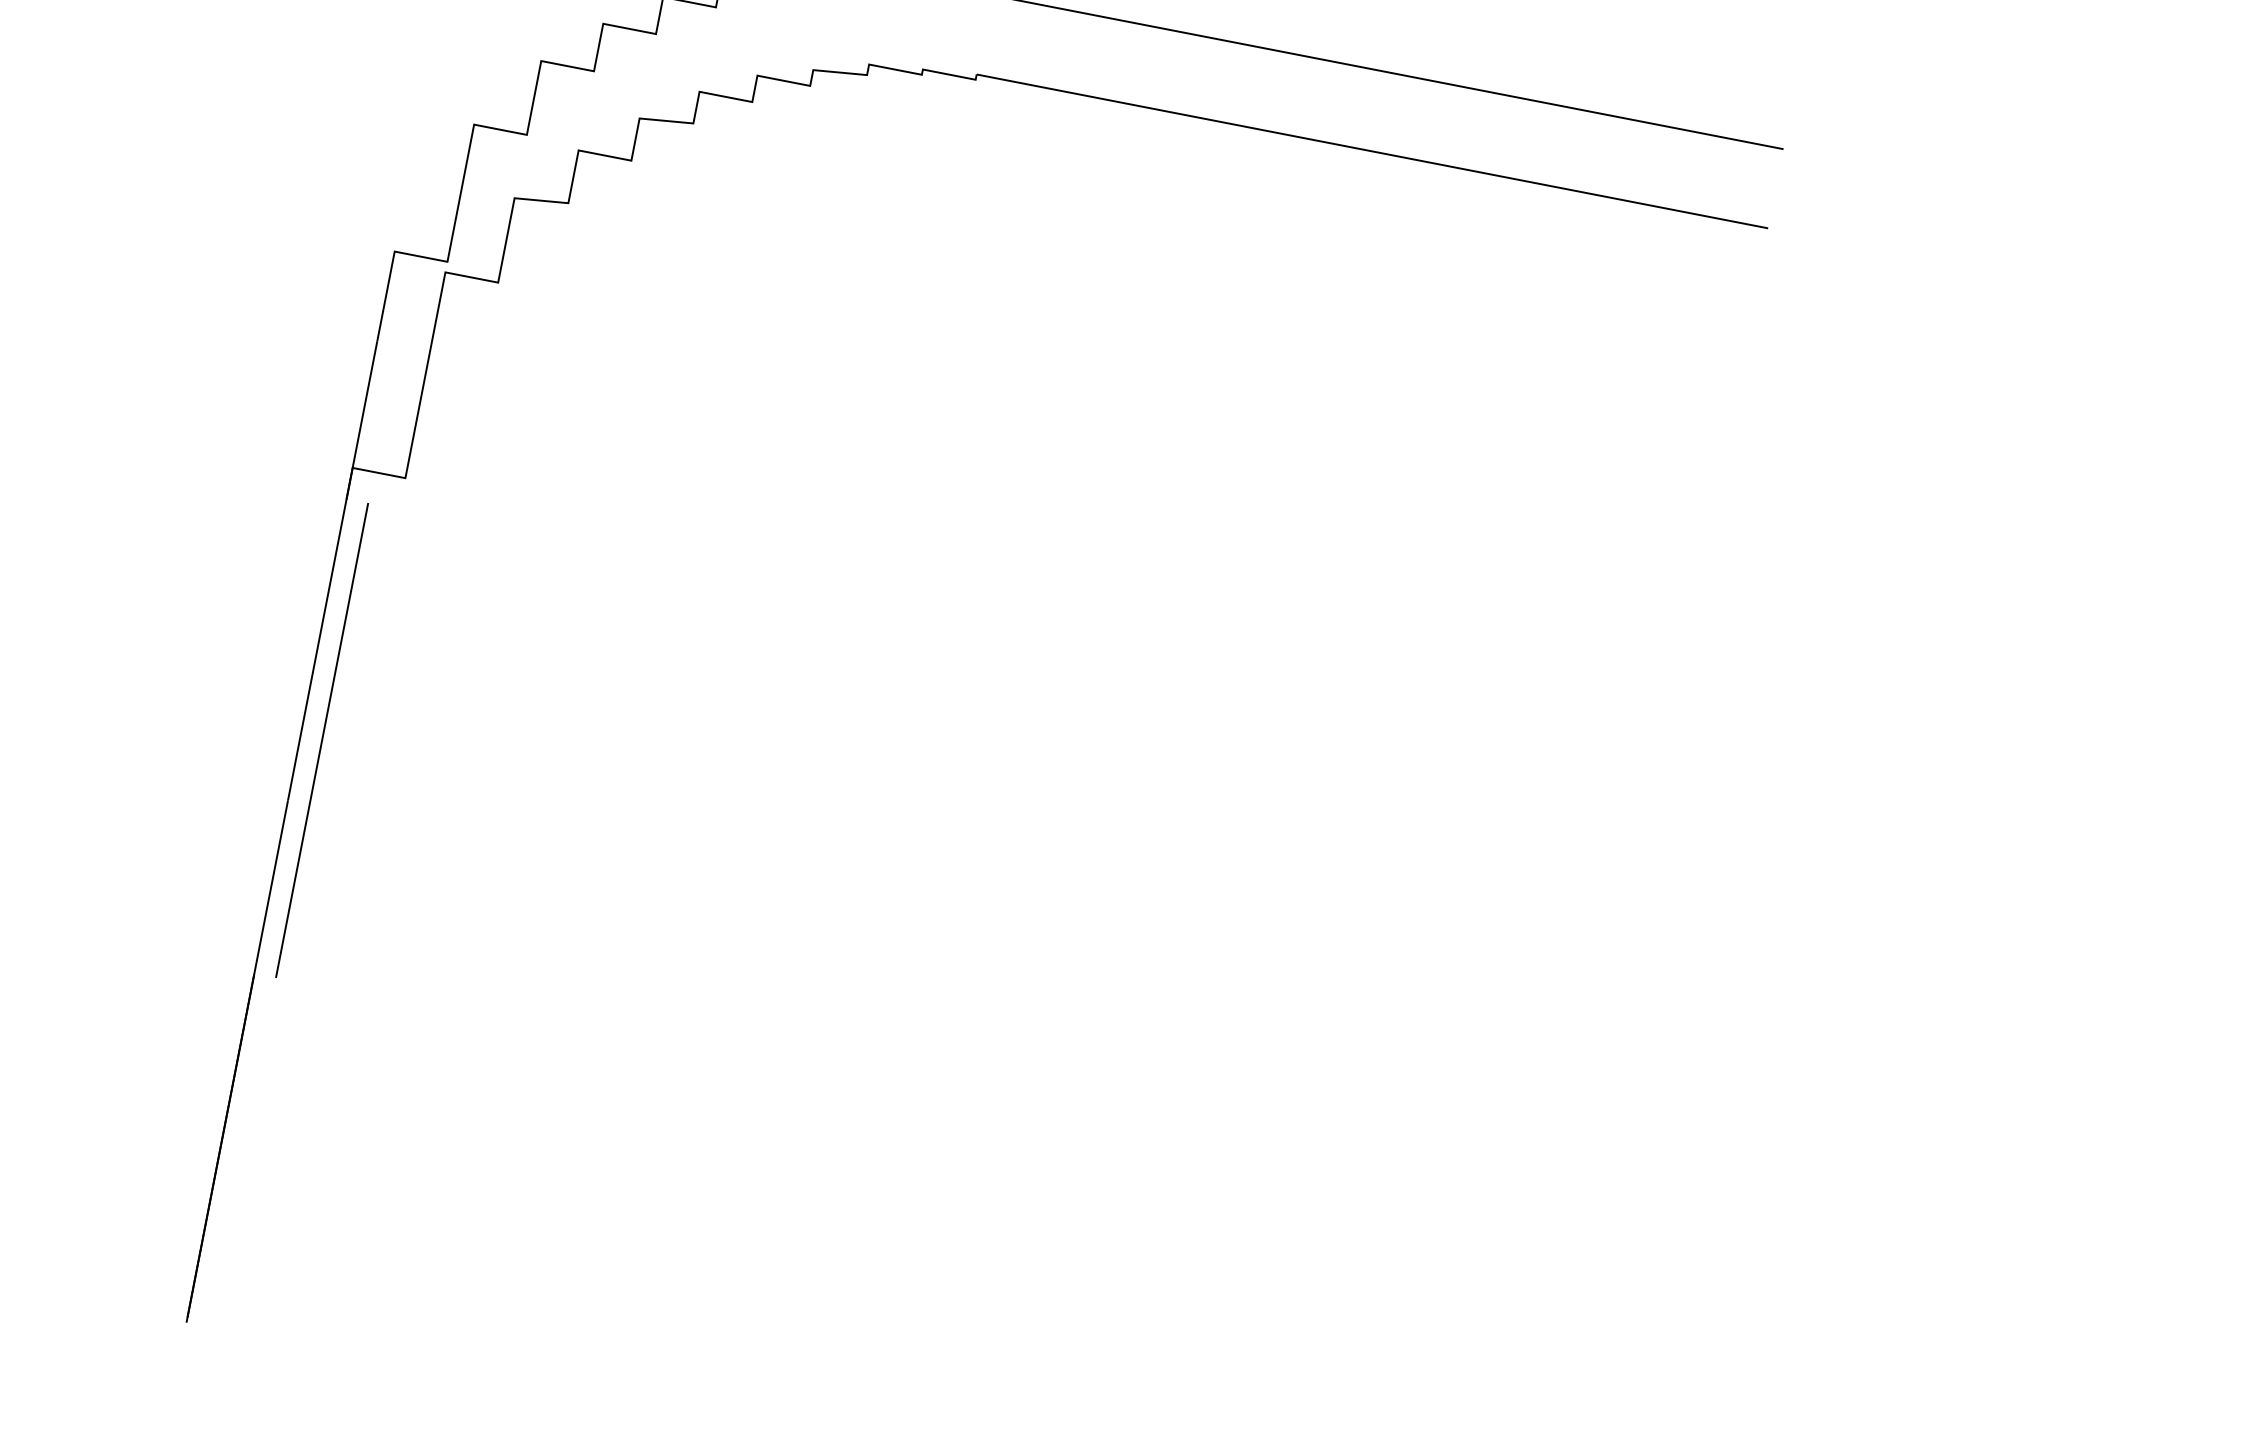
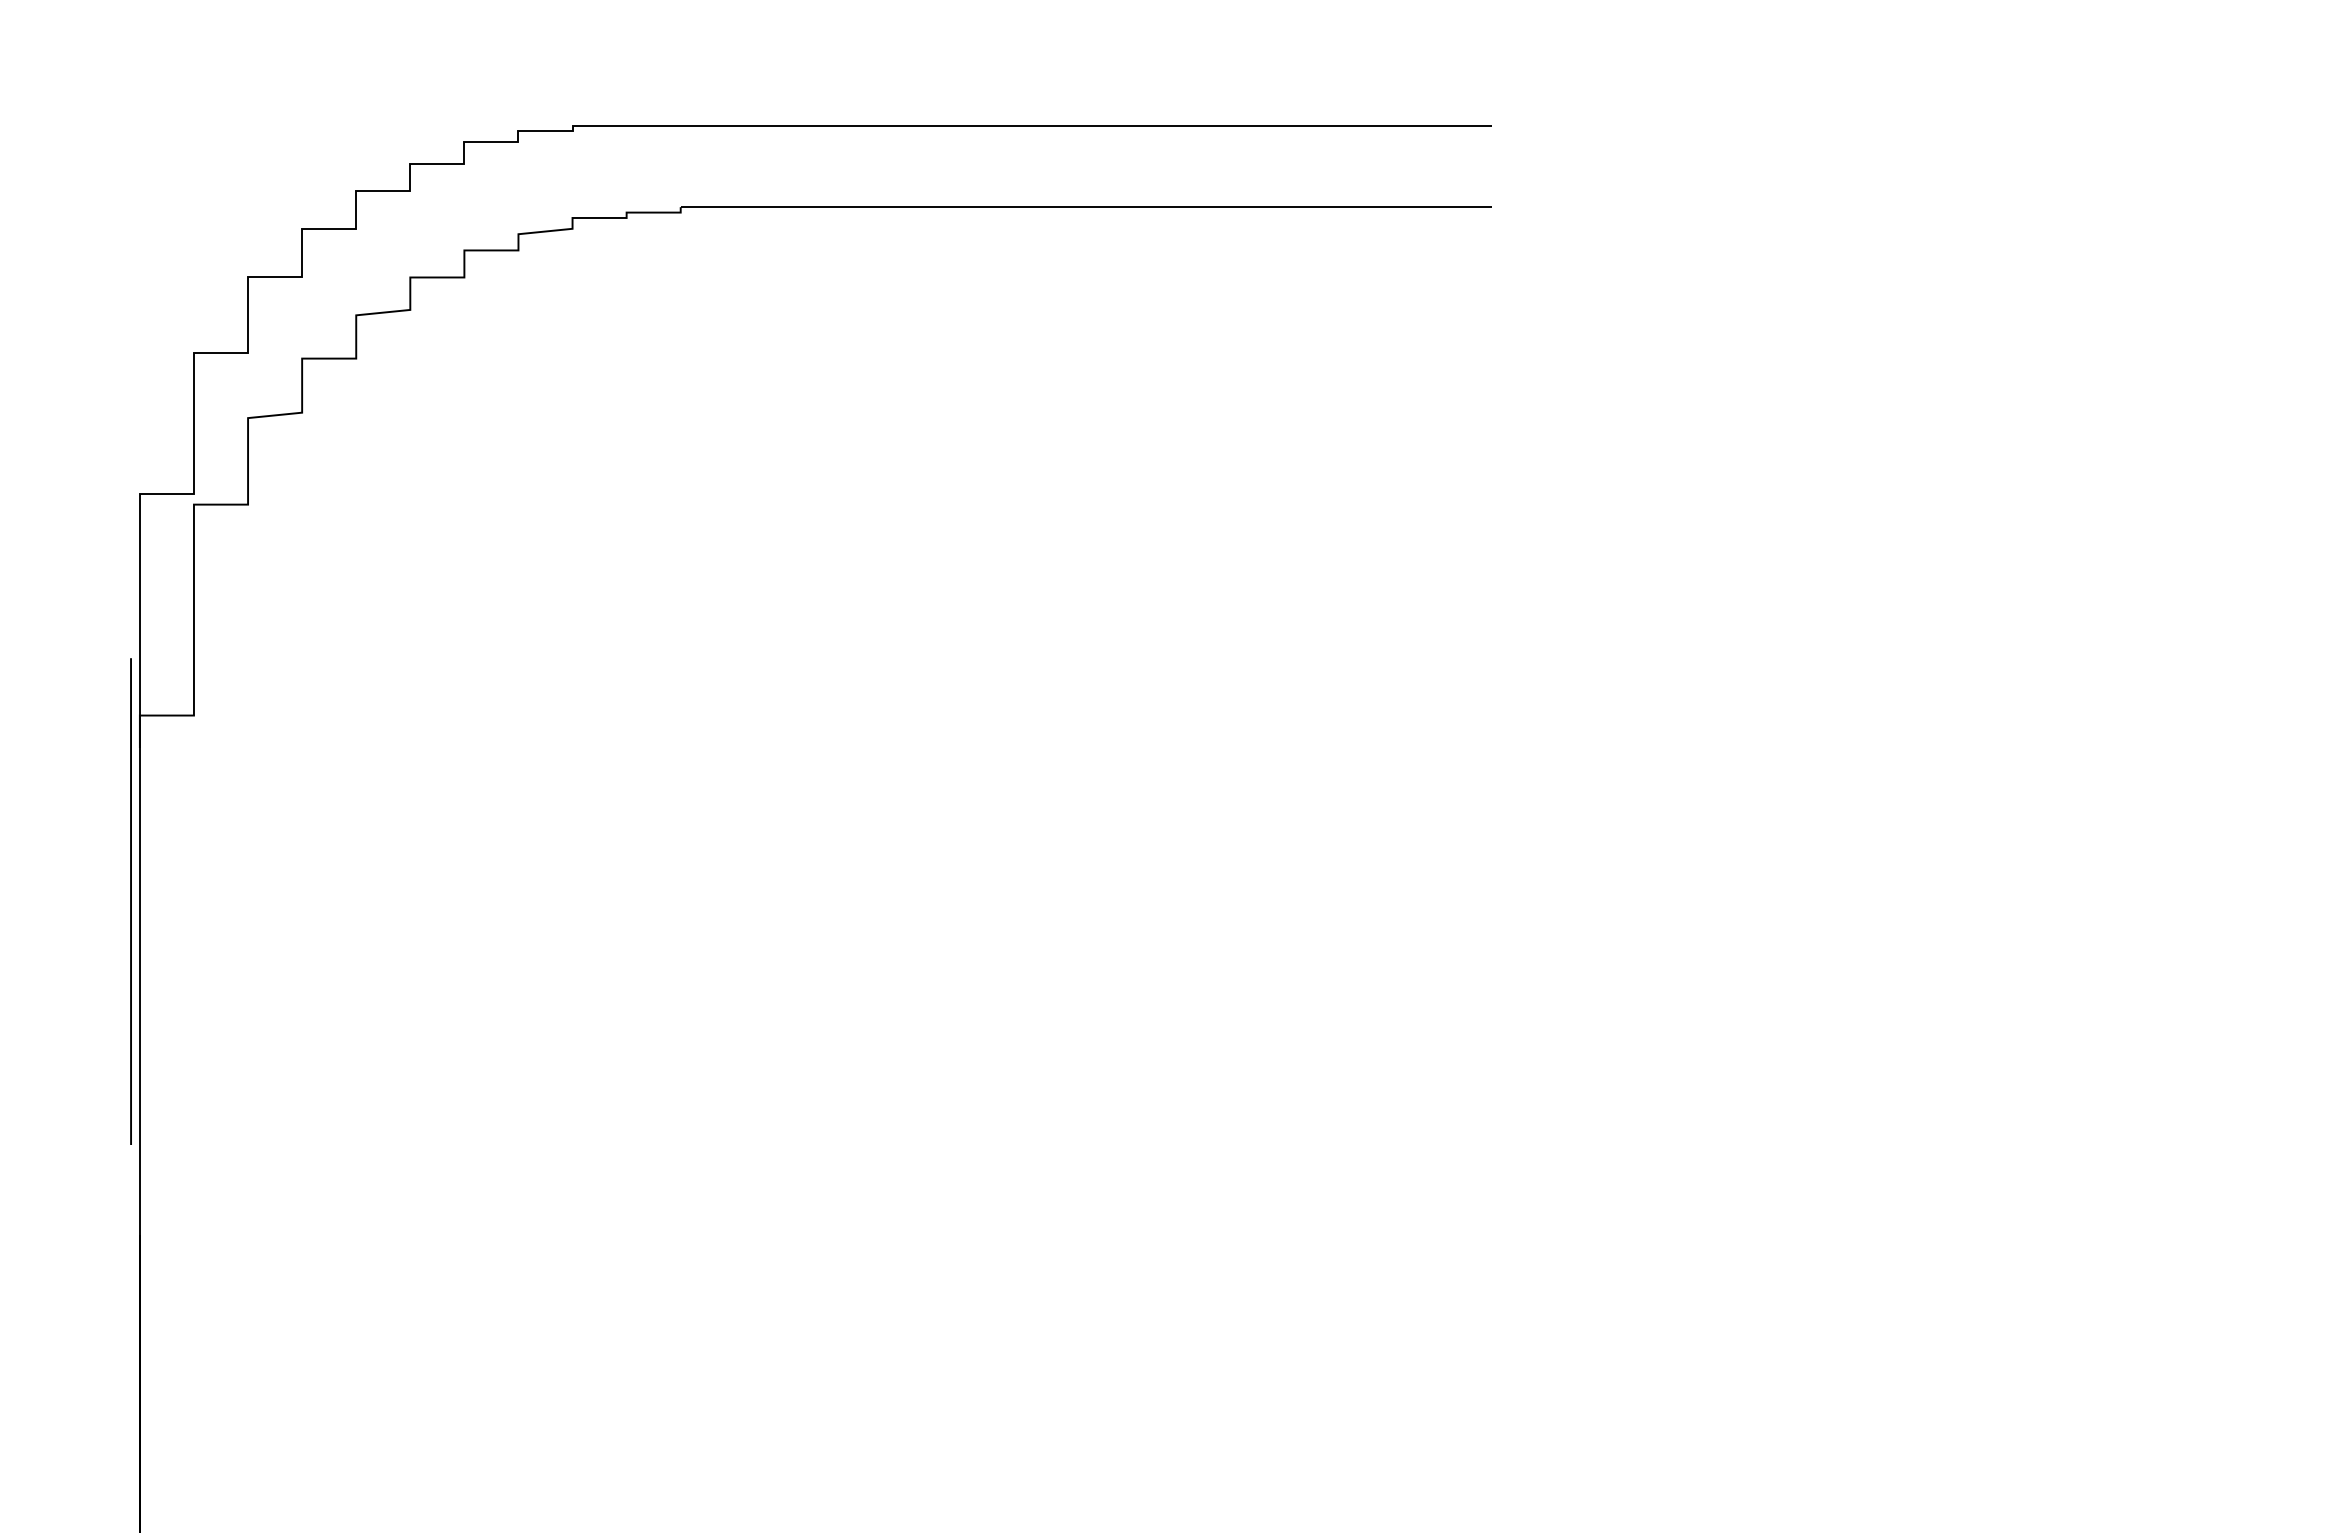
line: (321, 740) -> (130, 901), moved

